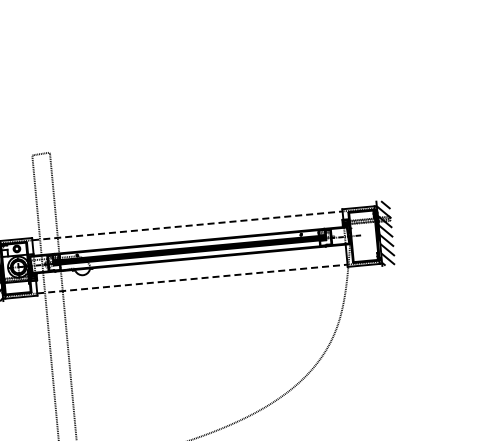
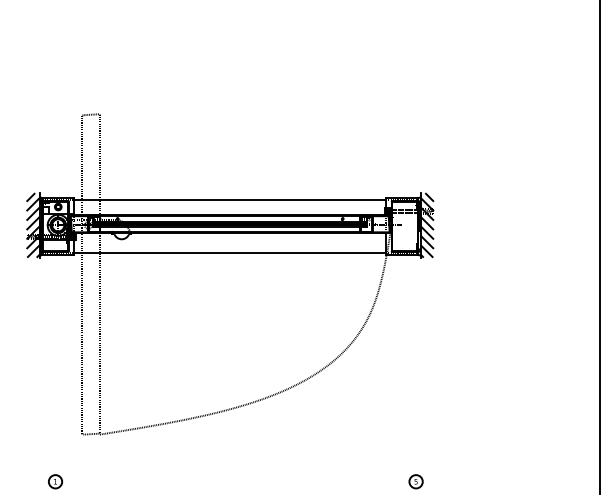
line: (187, 225) -> (230, 199), dashed -> solid
line: (192, 279) -> (230, 253), dashed -> solid

